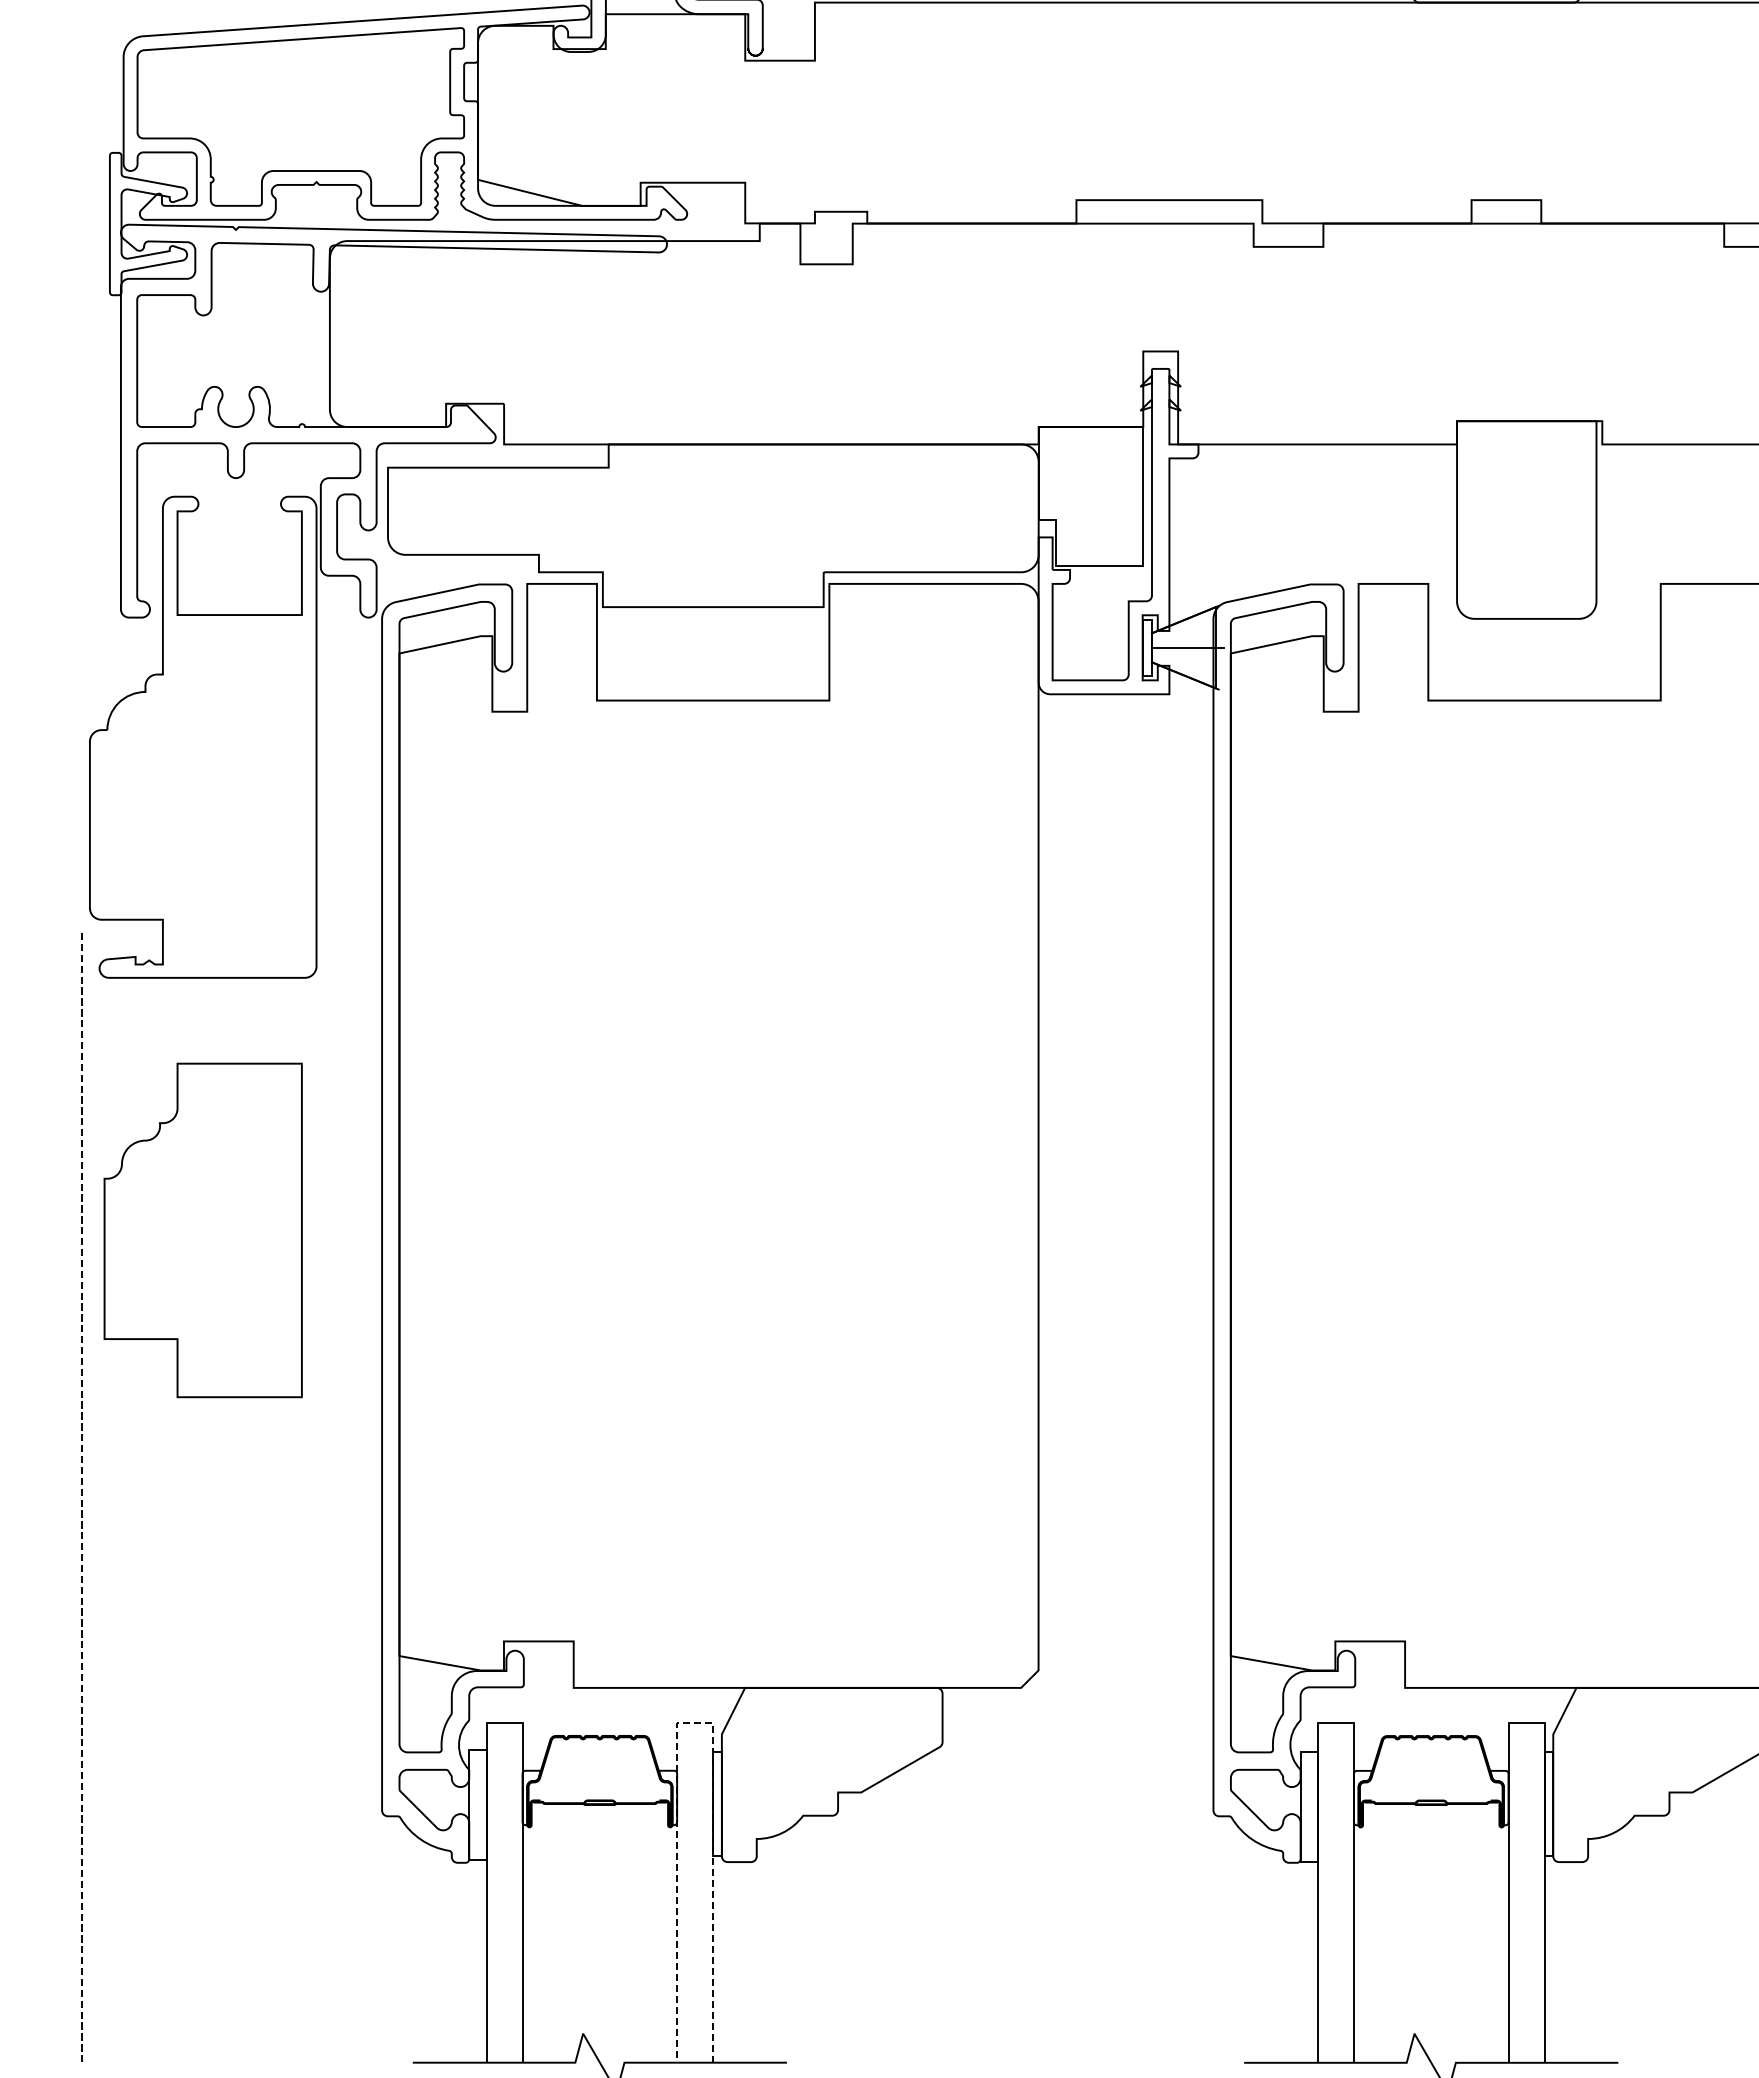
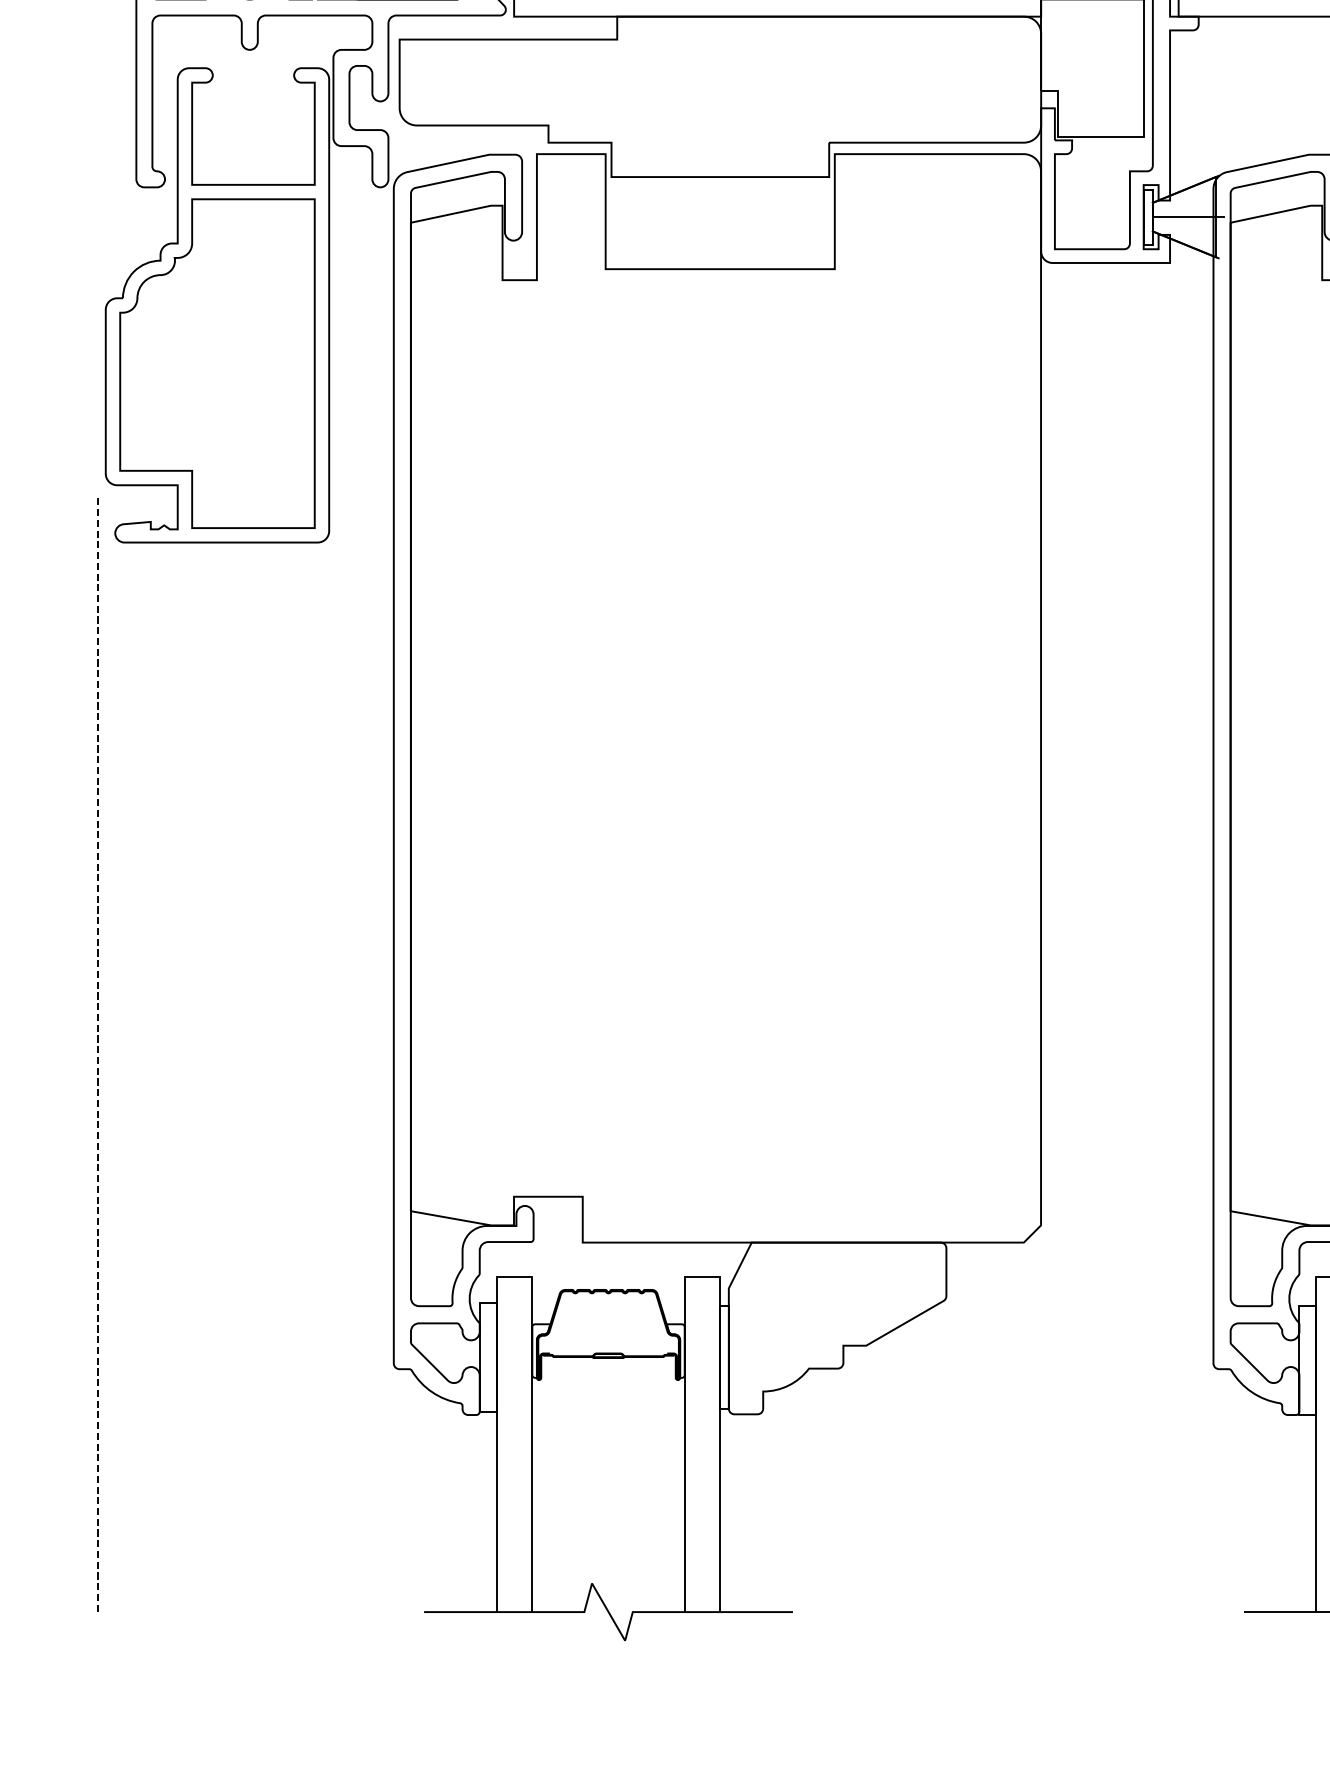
part: (202, 1230) -> (216, 363), moved
line: (694, 1722) -> (701, 1276), dashed -> solid

